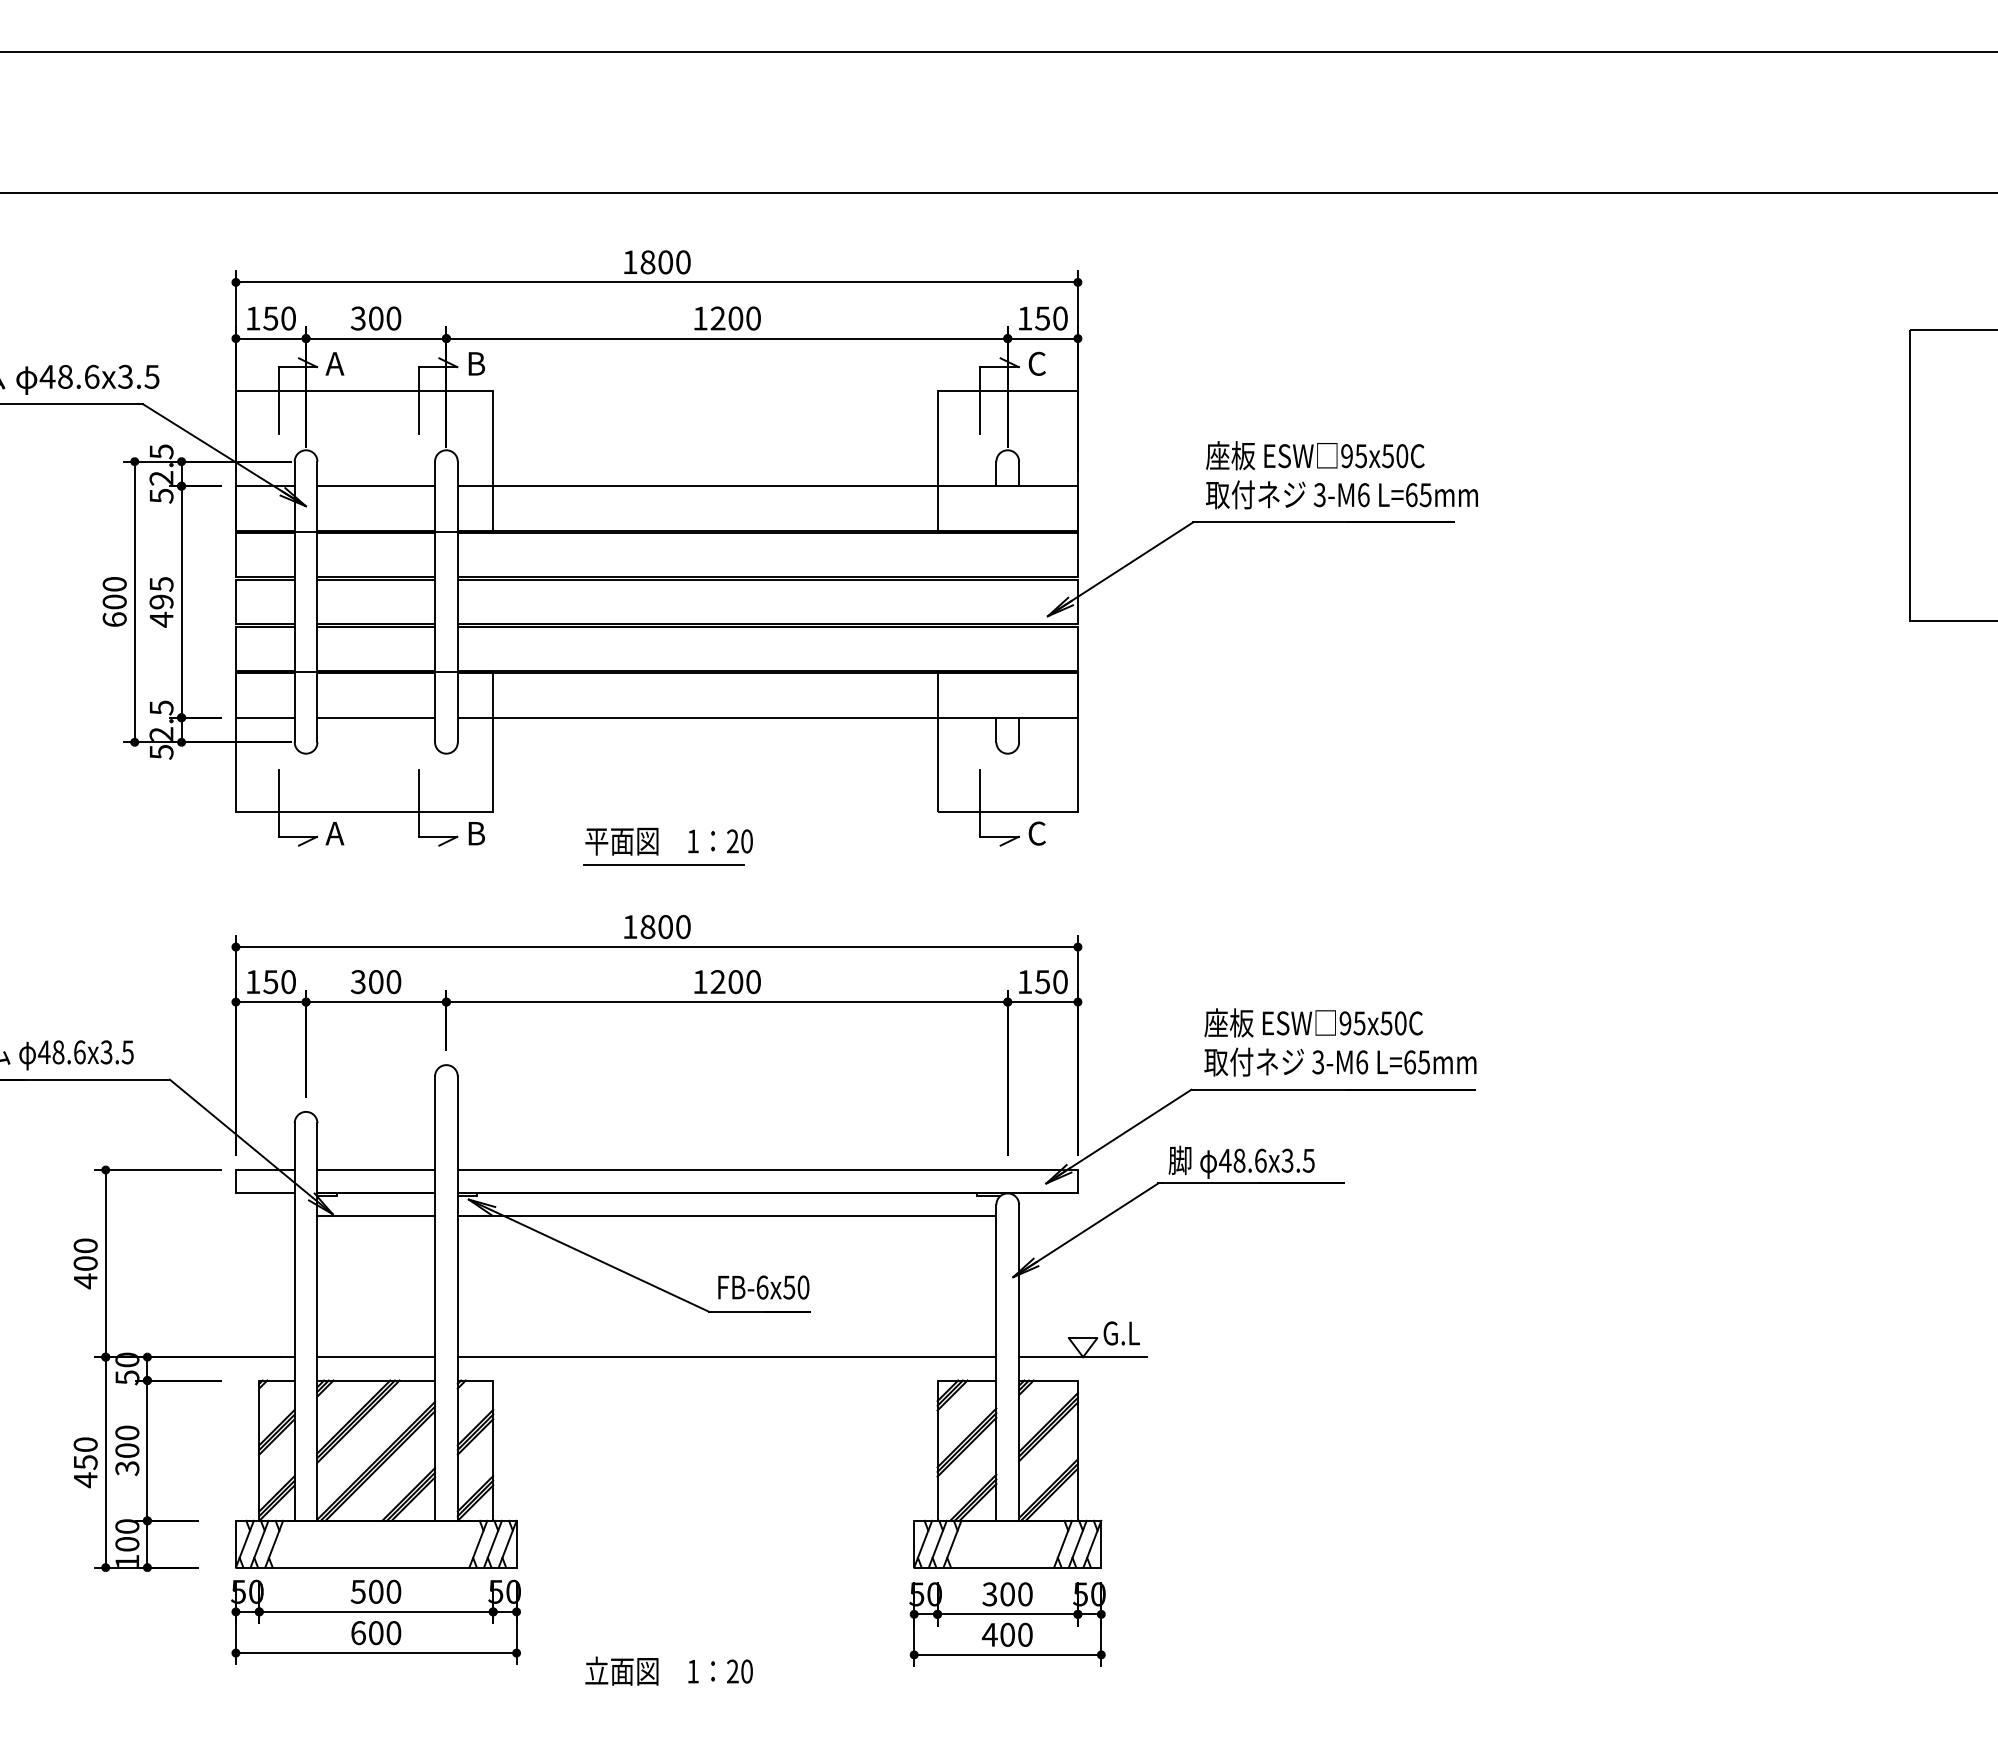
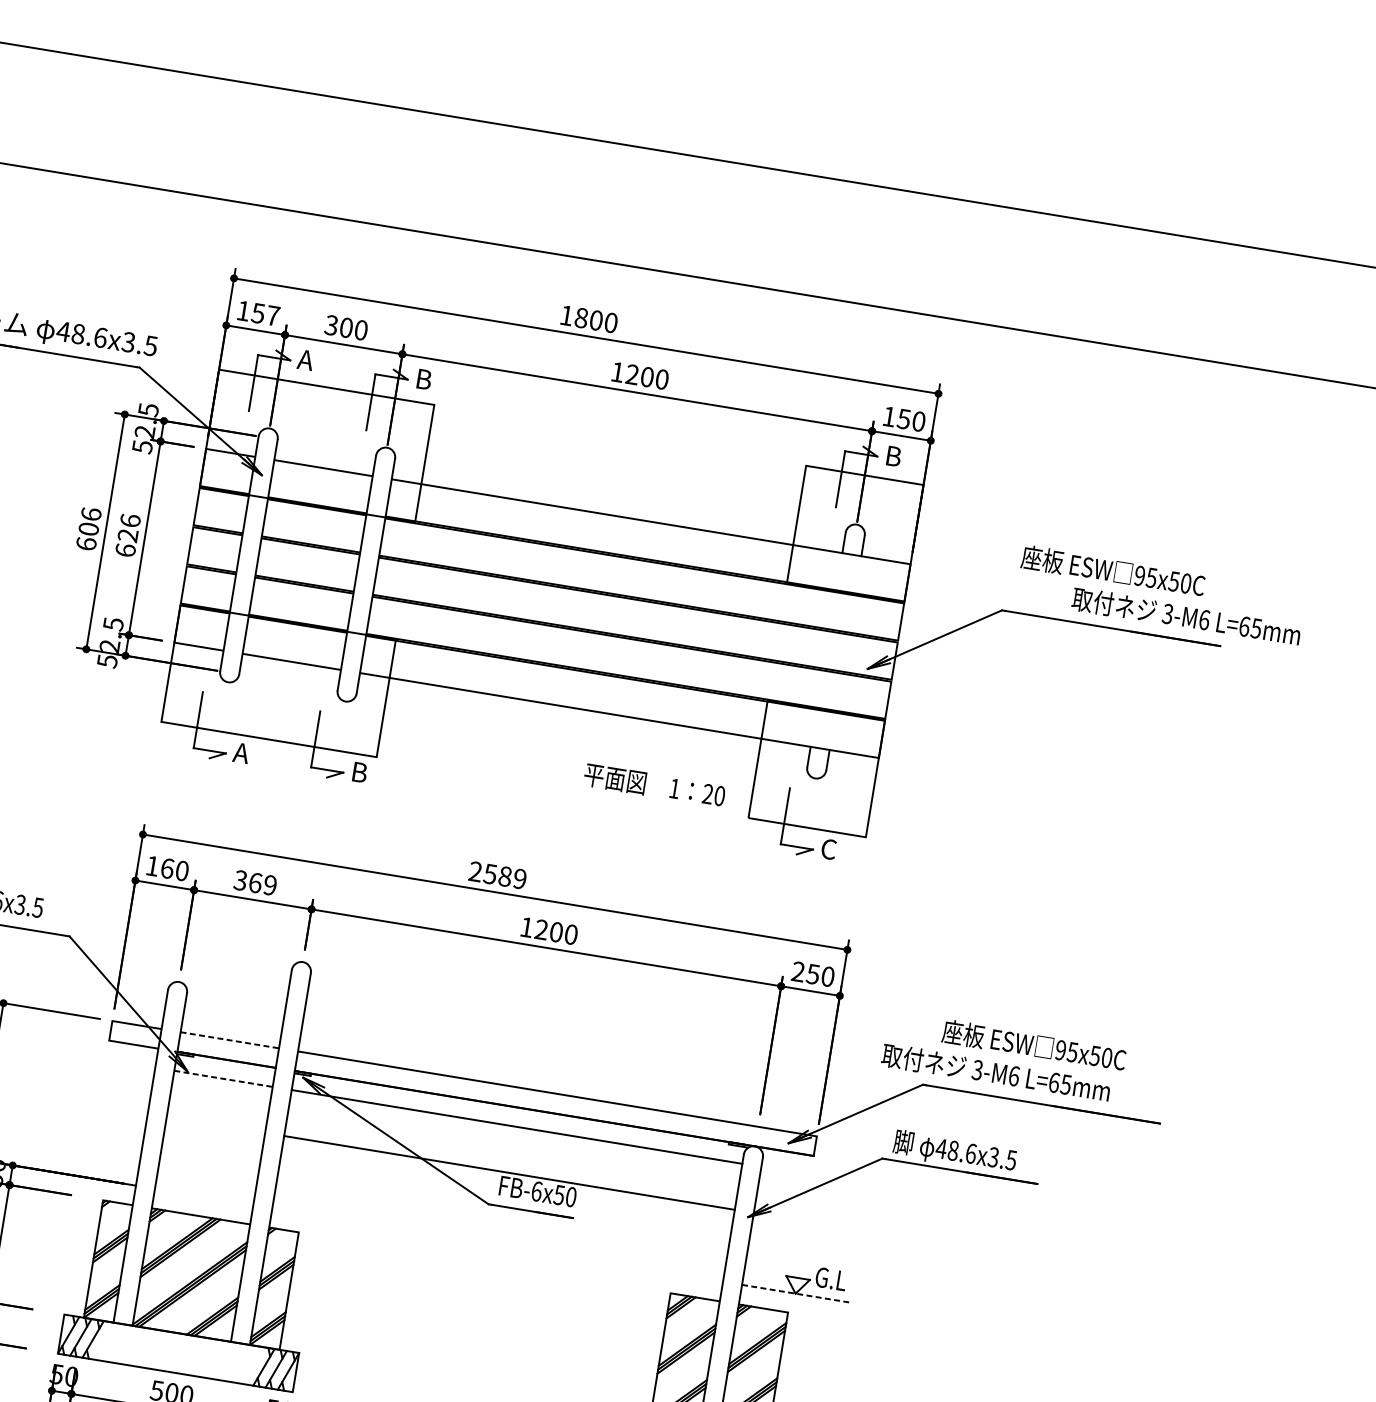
text: (288, 318) -> (273, 315), 150 -> 157
text: (1037, 363) -> (893, 456), C -> B
text: (1341, 494) -> (1186, 616), moved
text: (114, 583) -> (91, 513), 600 -> 606
text: (161, 601) -> (128, 535), 495 -> 626
text: (668, 841) -> (654, 785), moved
line: (664, 865) -> (512, 824), removed
text: (656, 927) -> (497, 875), 1800 -> 2589
text: (1024, 981) -> (798, 971), 150 -> 250
text: (270, 982) -> (167, 868), 150 -> 160
text: (385, 982) -> (263, 884), 300 -> 369
text: (1340, 1061) -> (996, 1072), moved
line: (376, 1170) -> (229, 1040), solid -> dashed
line: (376, 1216) -> (223, 1079), solid -> dashed
line: (376, 1357) -> (204, 1197), removed
line: (726, 1357) -> (508, 1173), moved
line: (1083, 1357) -> (795, 1294), solid -> dashed

